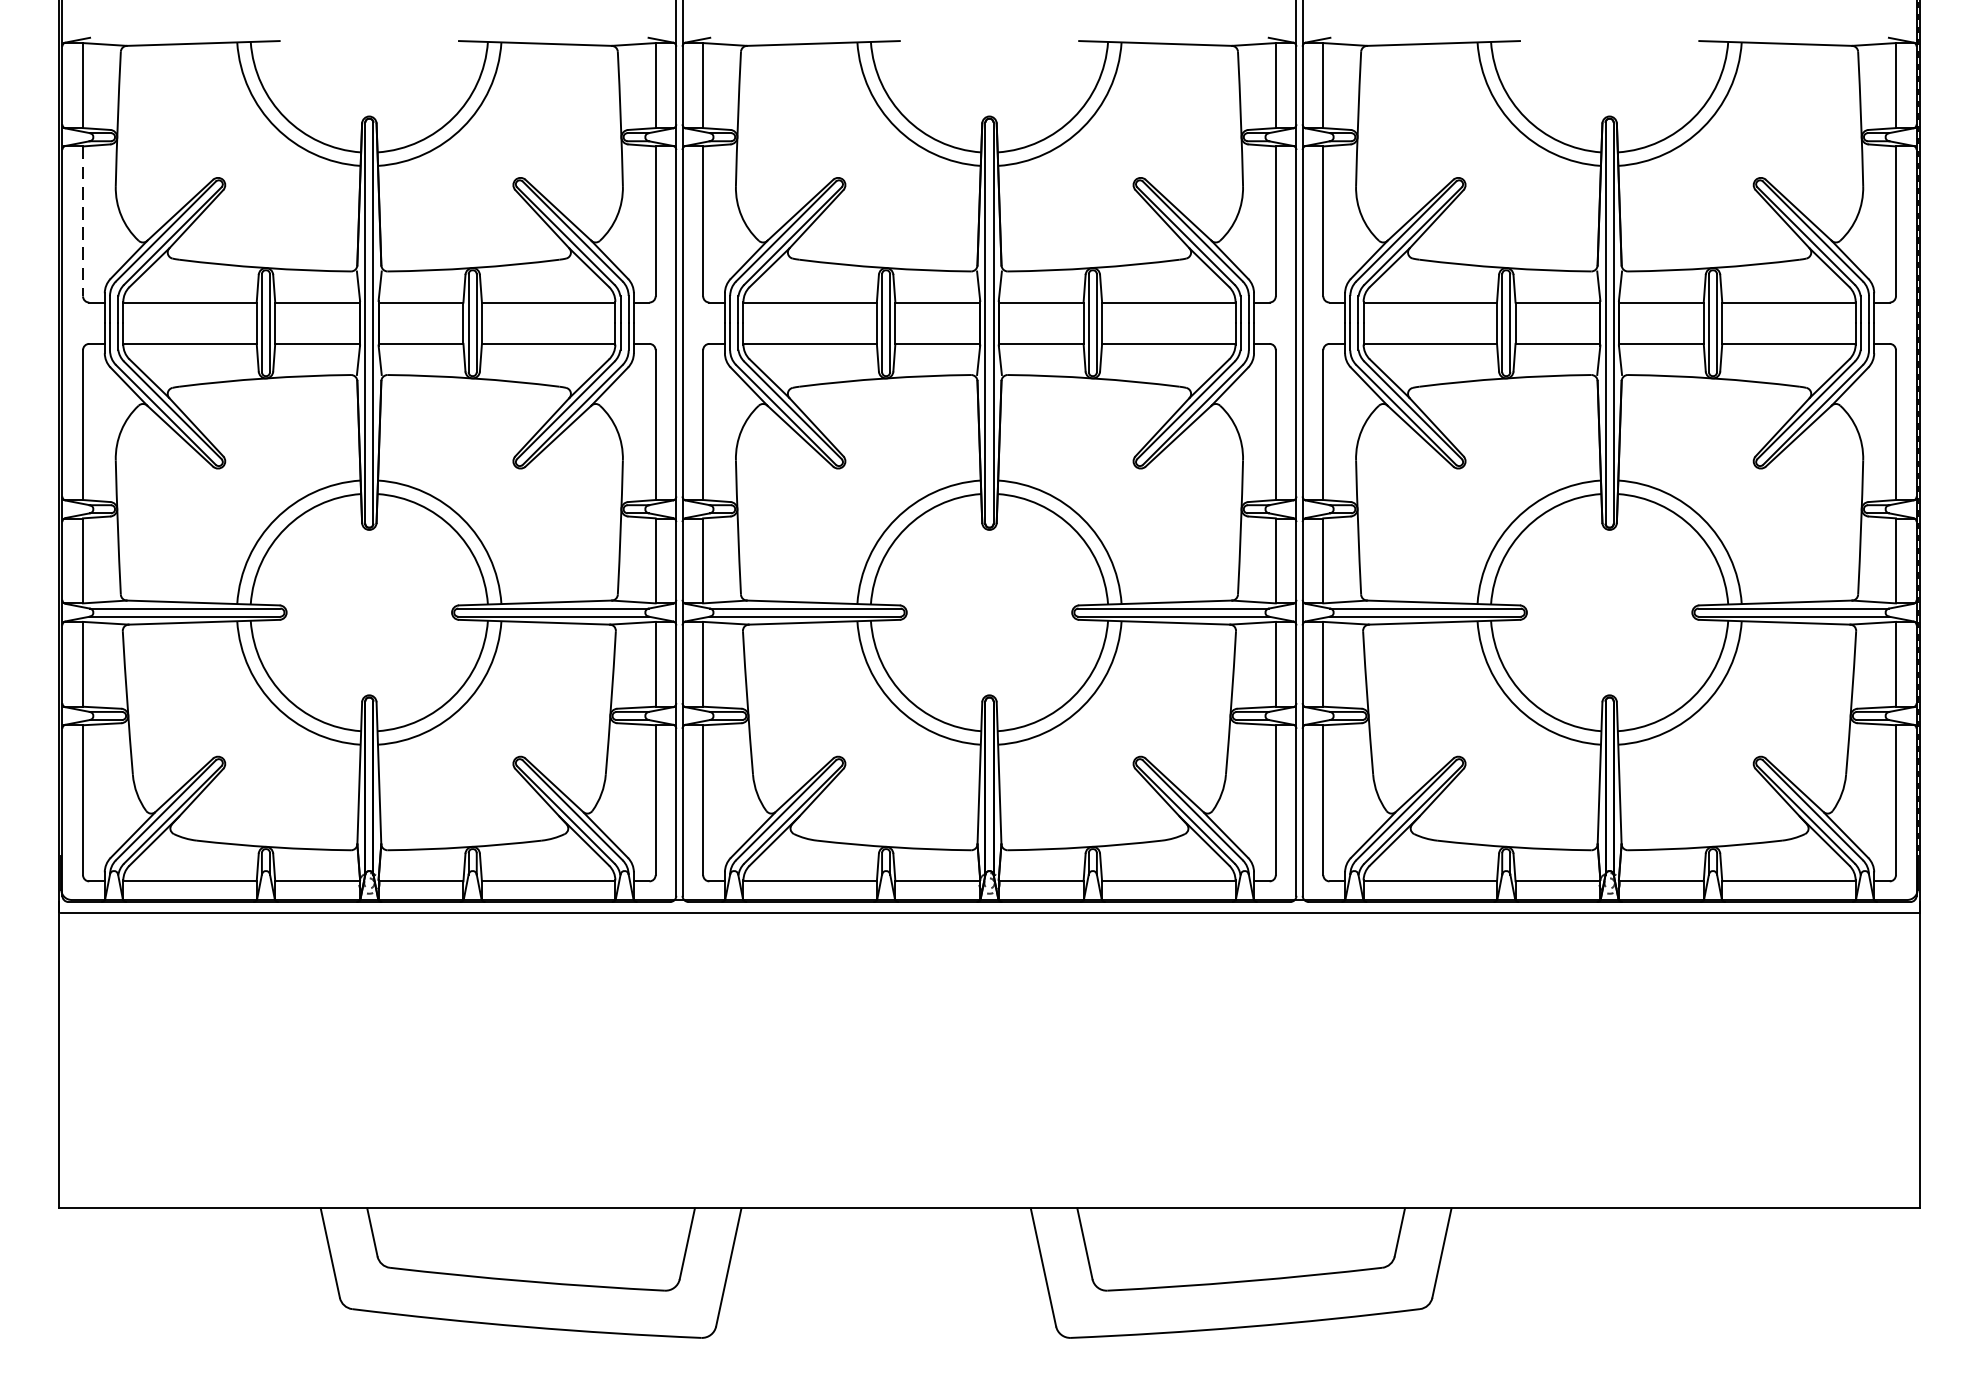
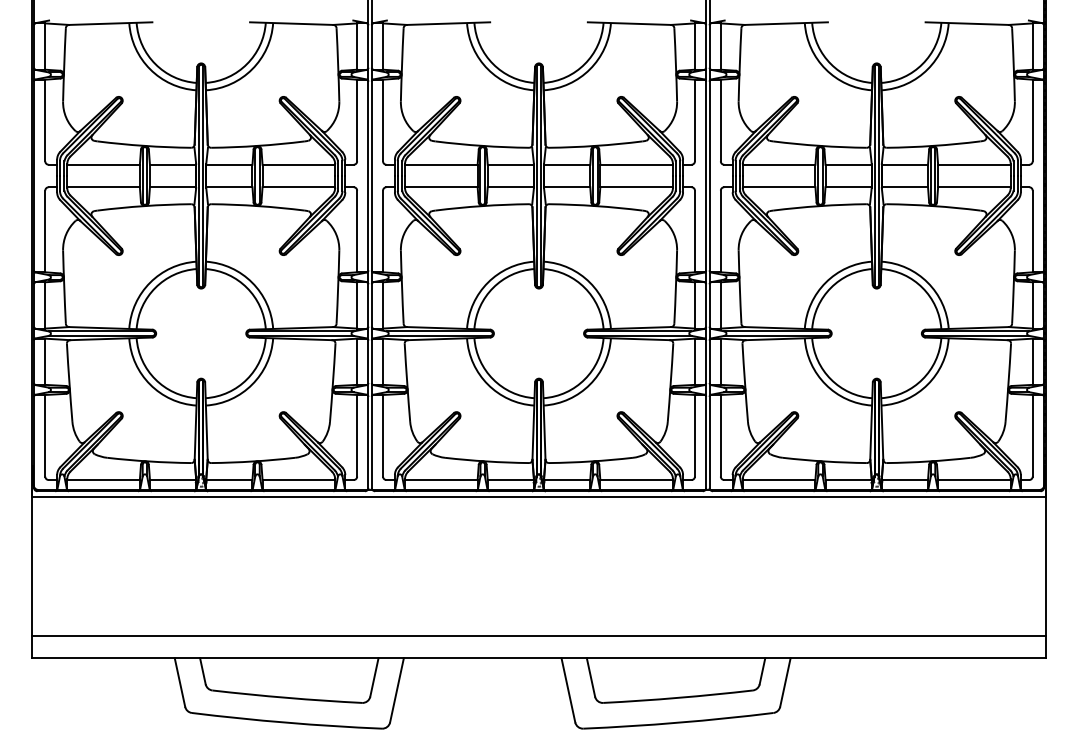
line: (83, 221) -> (45, 120), dashed -> solid
line: (988, 1166) -> (538, 635), added

